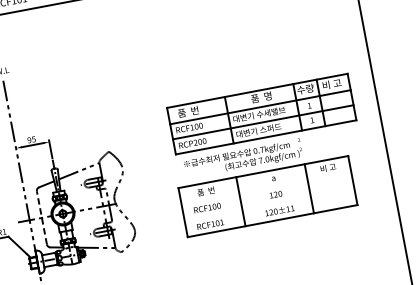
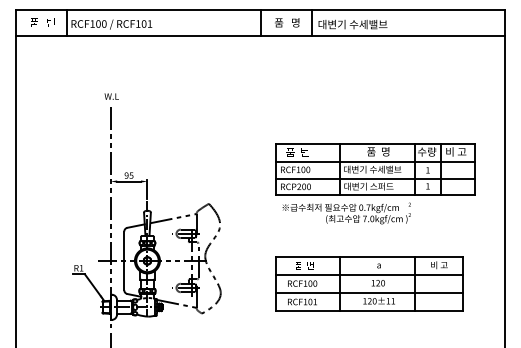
part: (264, 126) -> (375, 183), moved
line: (266, 188) -> (369, 274), added
line: (269, 204) -> (369, 292), added
line: (42, 217) -> (124, 260), dashed -> solid

